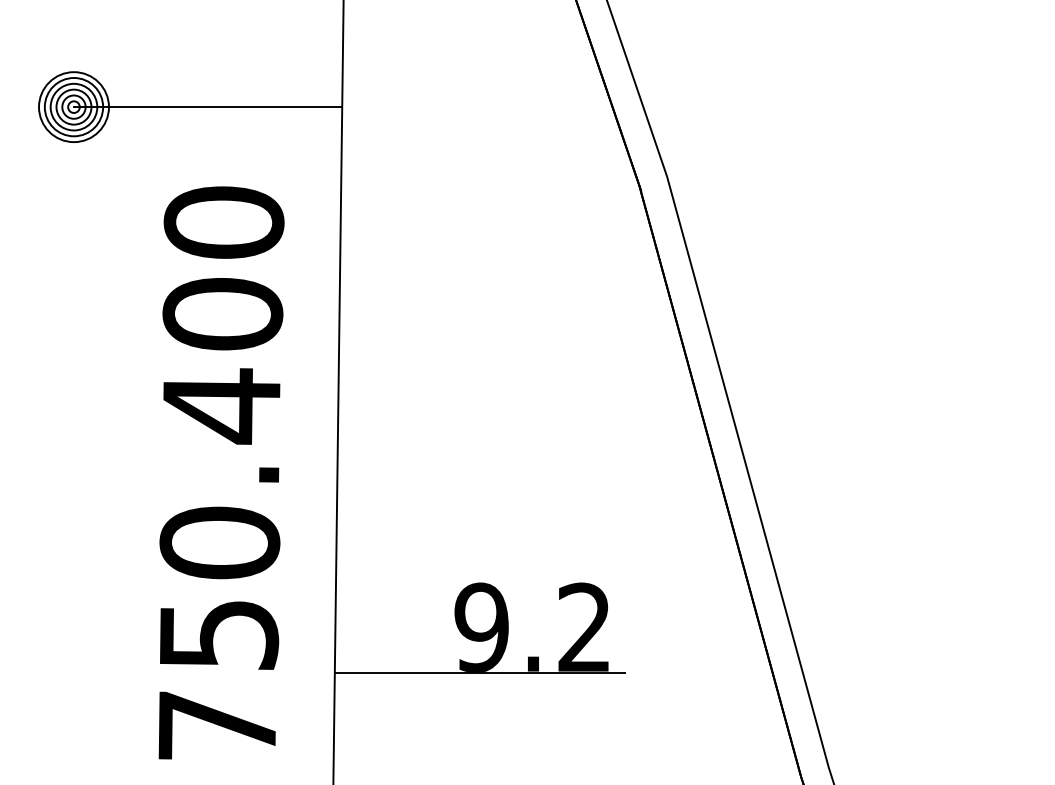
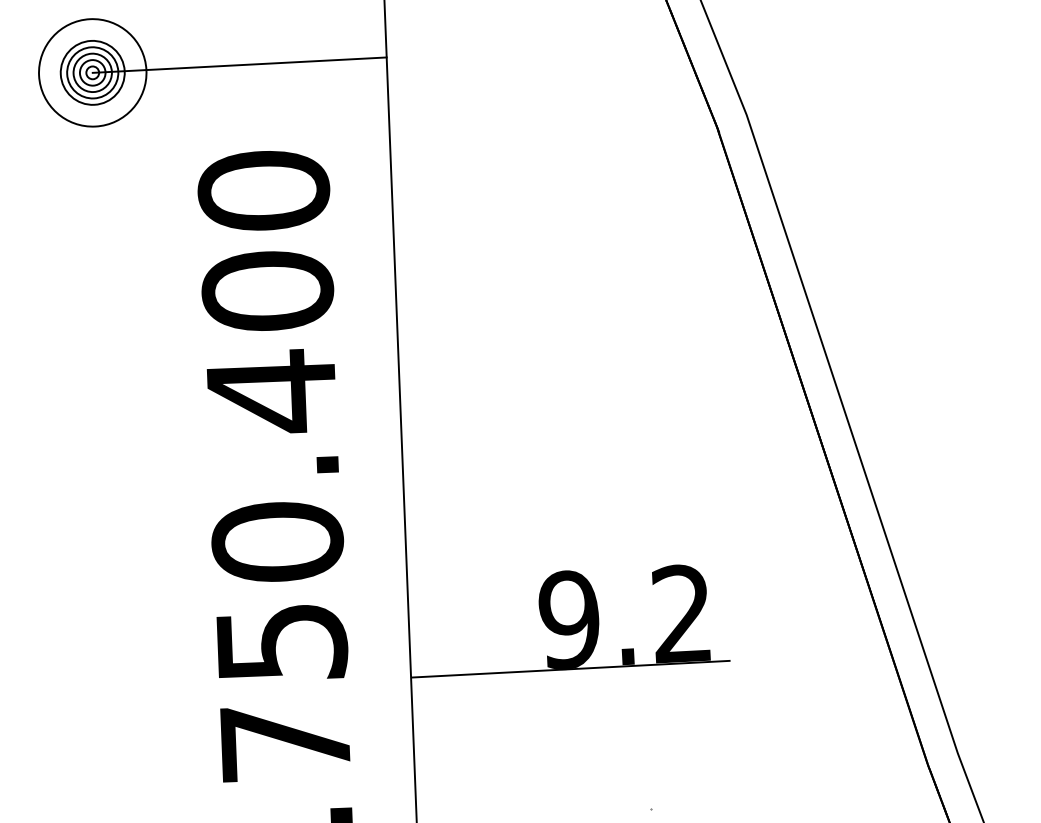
circle: (73, 107) -> (92, 73), size x1.4

